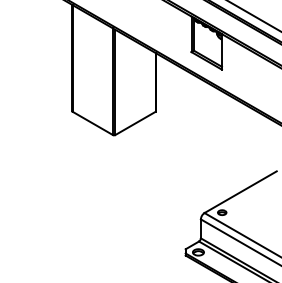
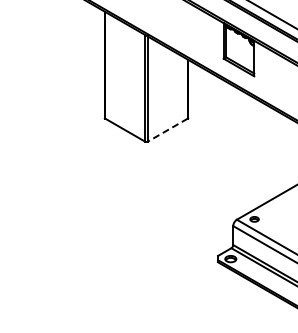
line: (135, 123) -> (167, 130), solid -> dashed

